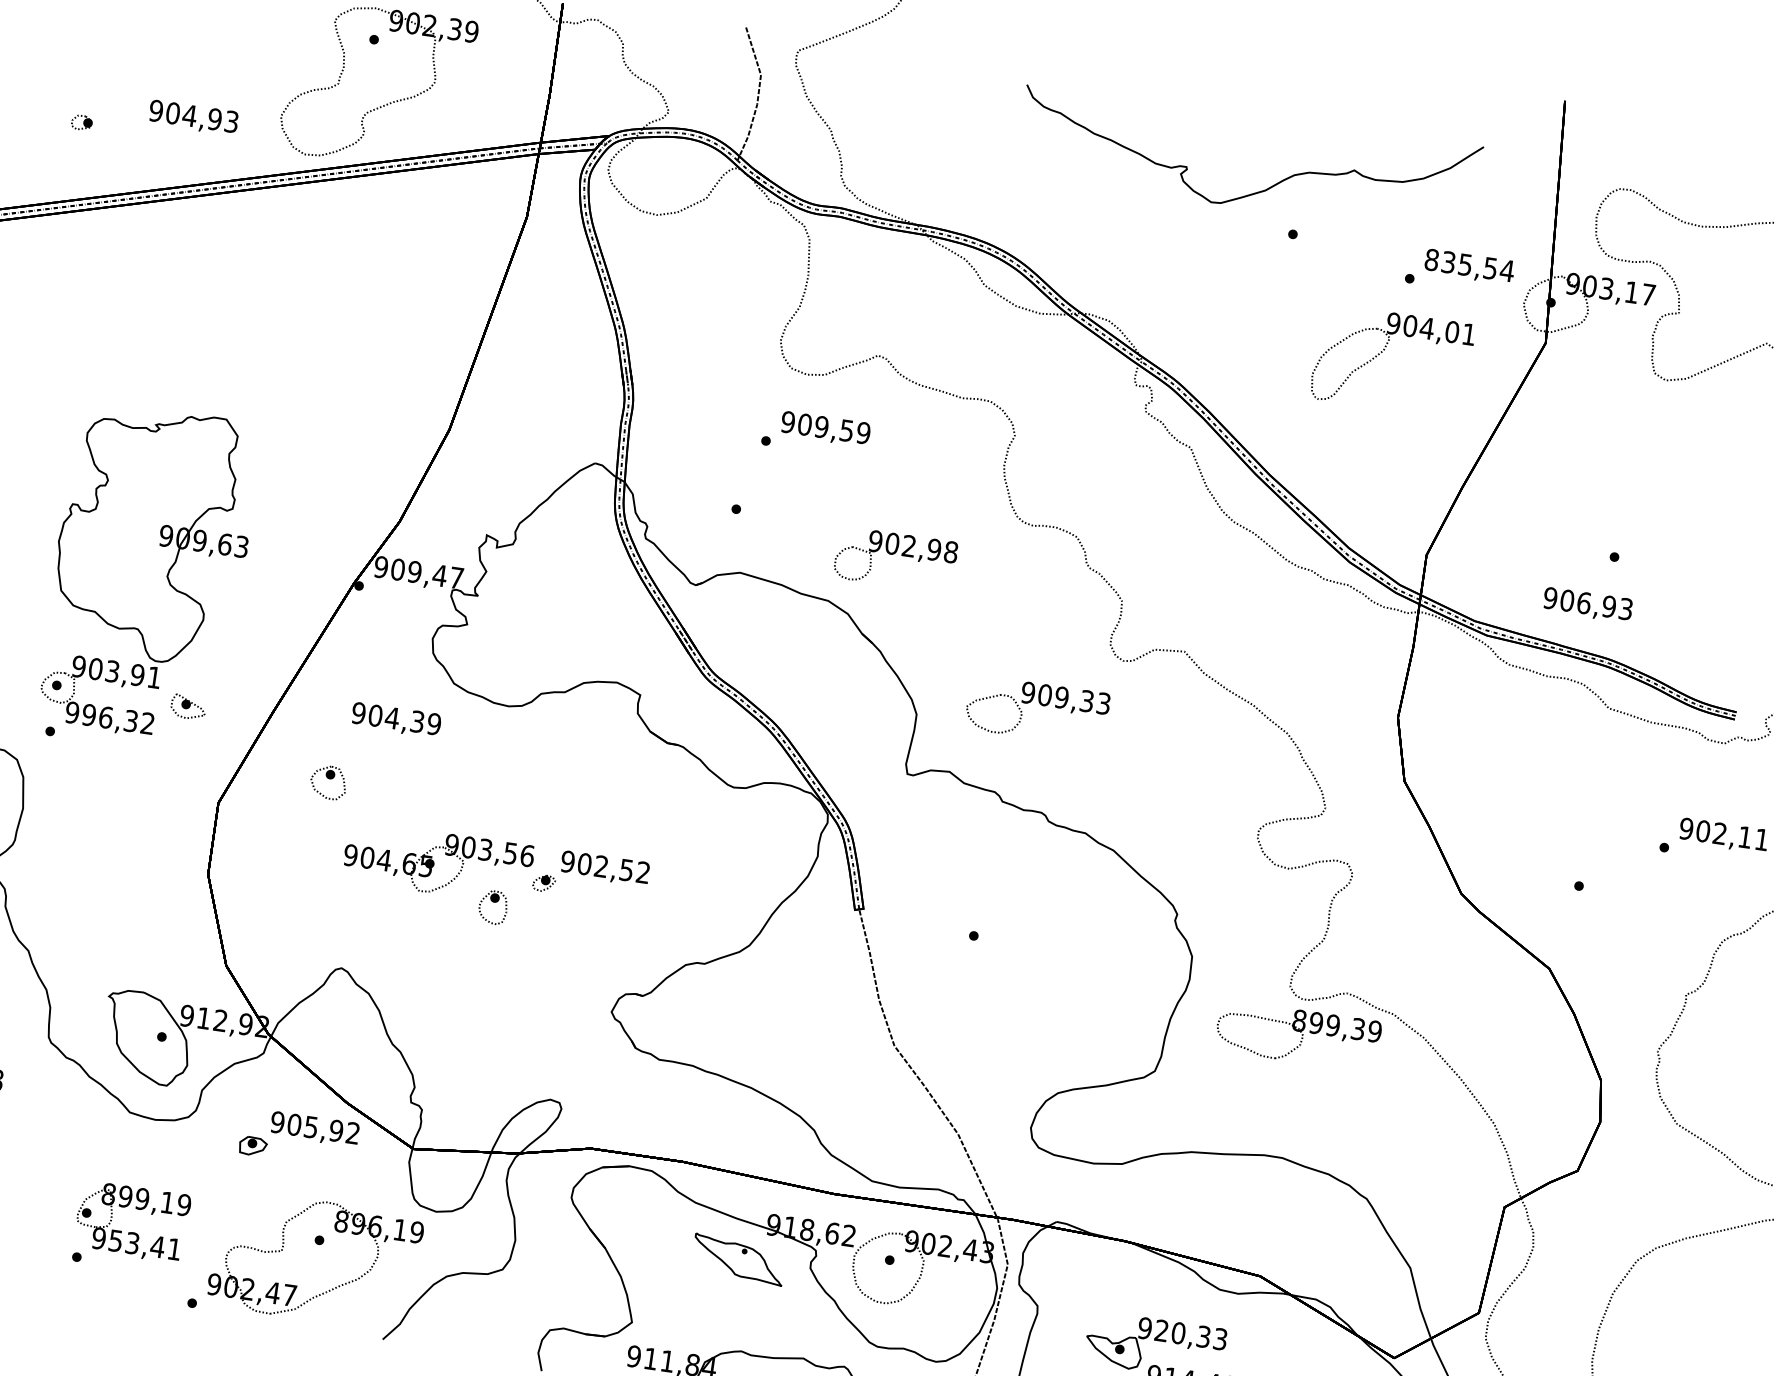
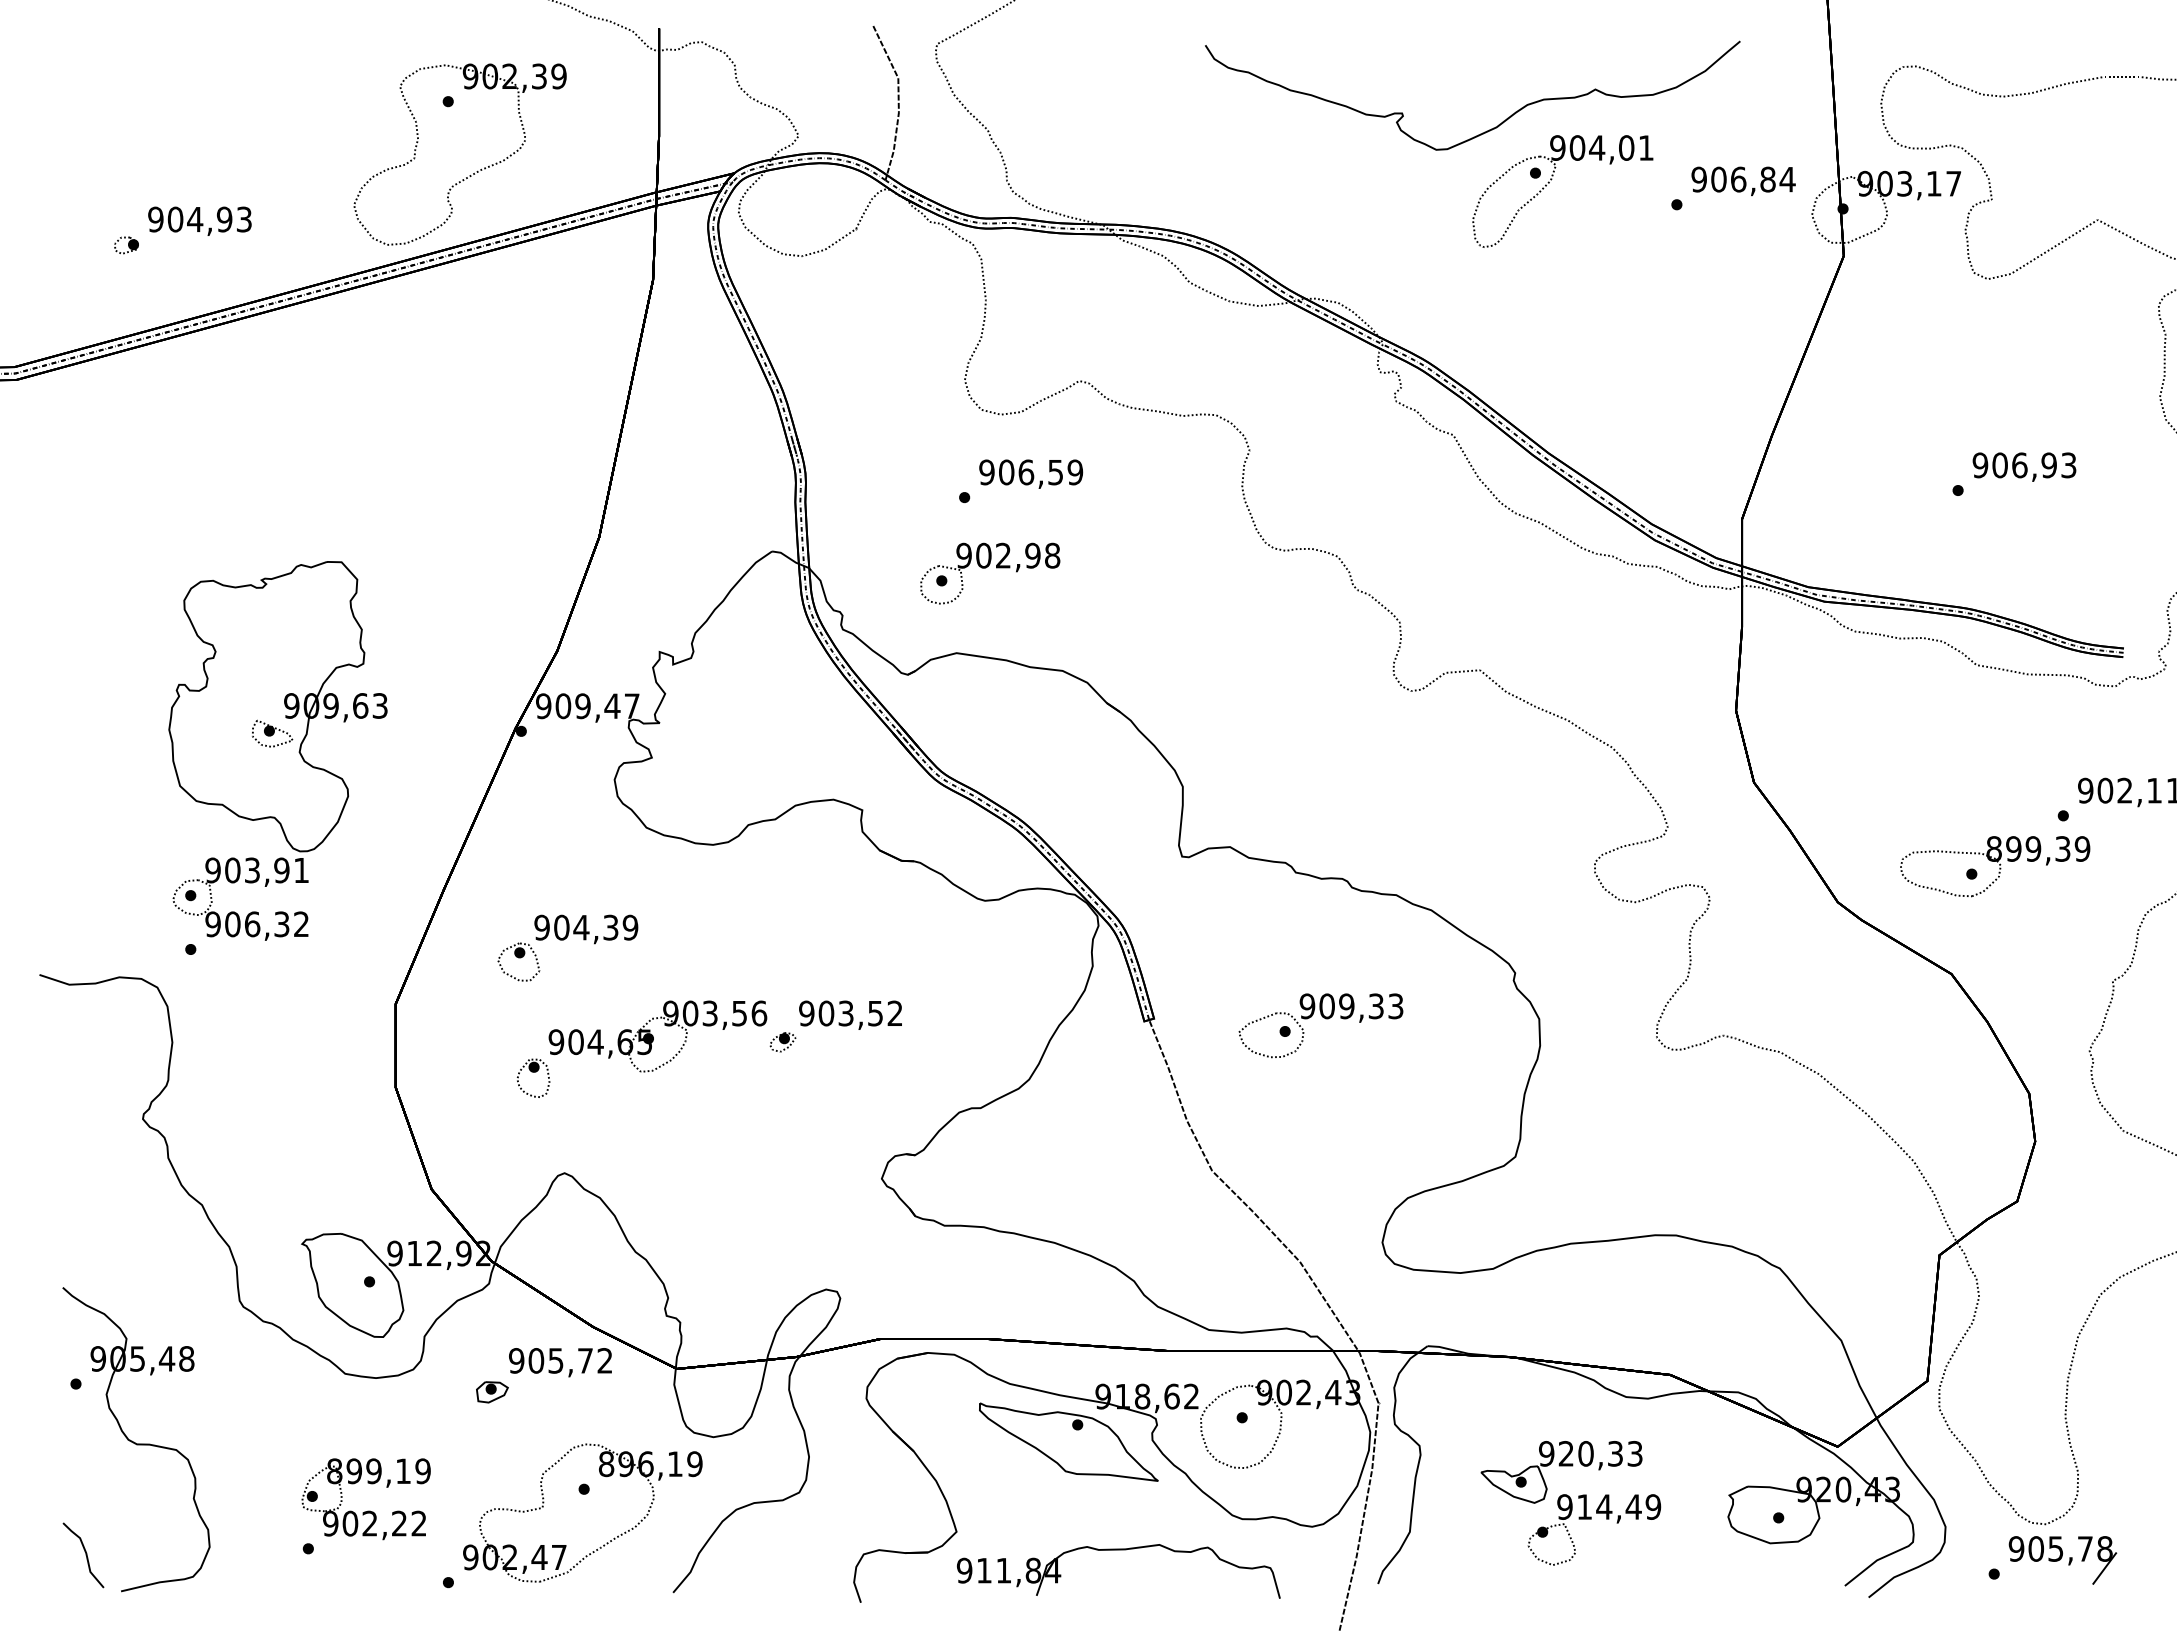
text: (193, 117) -> (199, 220), moved
text: (1461, 264) -> (1733, 179), 835,54 -> 906,84
part: (1382, 352) -> (1549, 183), moved
text: (821, 427) -> (1026, 472), 909,59 -> 906,59
part: (894, 554) -> (987, 567), moved
text: (1587, 604) -> (2024, 466), moved
part: (188, 706) -> (272, 733), moved
part: (1042, 706) -> (1325, 1019), moved
text: (88, 715) -> (232, 924), 996,32 -> 906,32
text: (396, 720) -> (586, 929), moved
text: (600, 866) -> (845, 1013), 902,52 -> 903,52
part: (493, 906) -> (533, 1077), moved
part: (1298, 1035) -> (1995, 866), moved
text: (336, 1130) -> (585, 1360), 905,92 -> 905,72
text: (144, 1244) -> (384, 1523), 953,41 -> 902,22
part: (738, 1259) -> (1068, 1441), size x1.67

